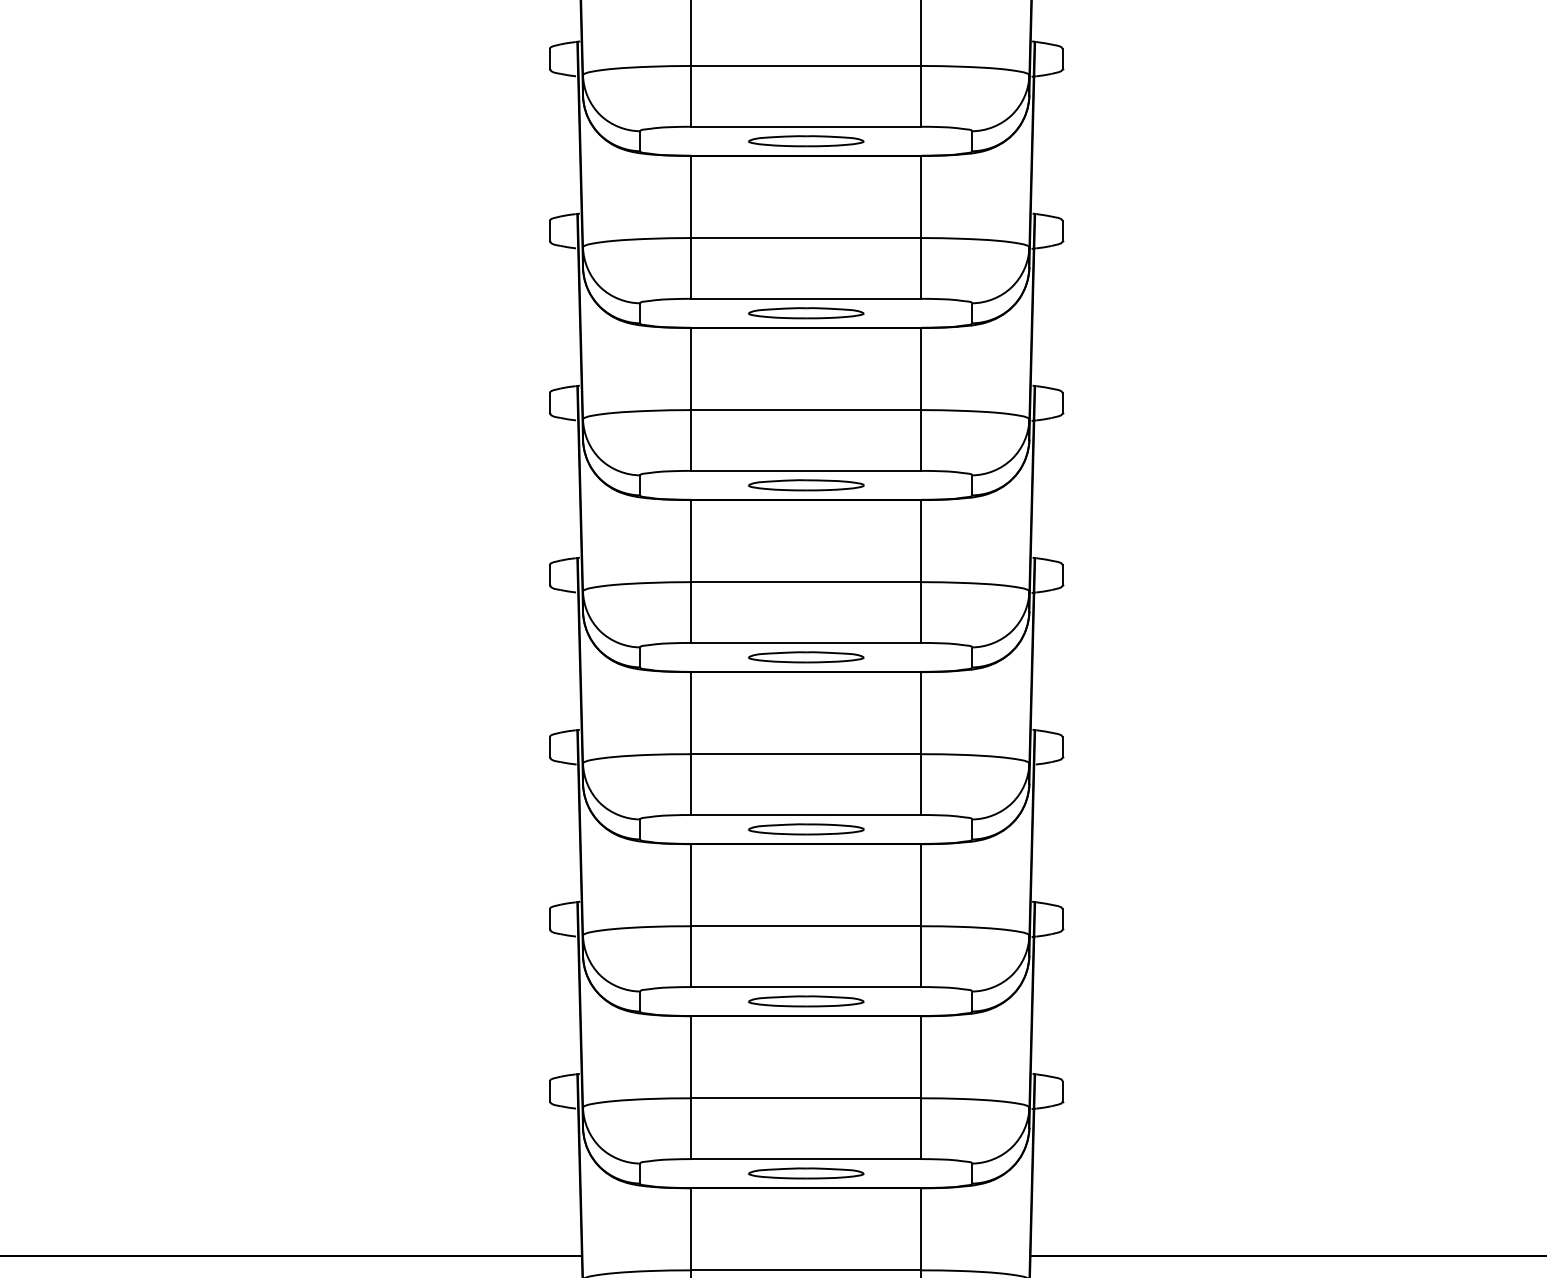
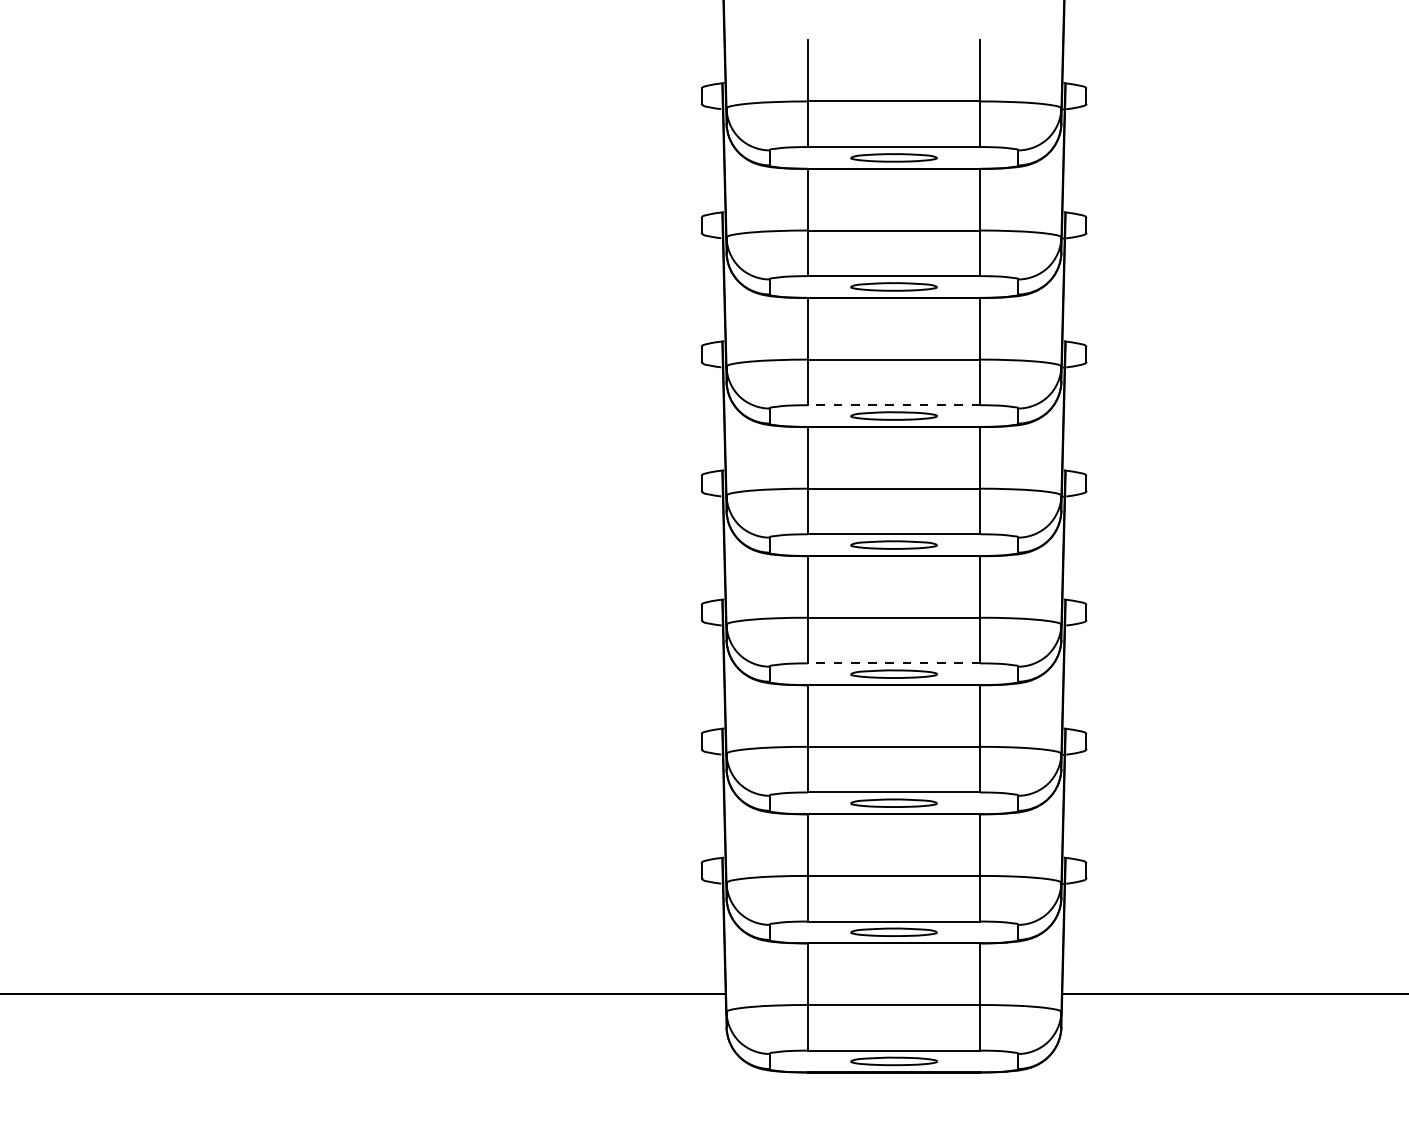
line: (805, 471) -> (893, 405), solid -> dashed
line: (805, 815) -> (893, 663), solid -> dashed

